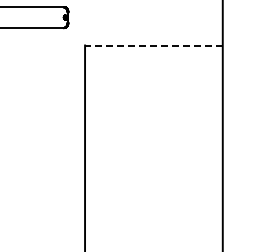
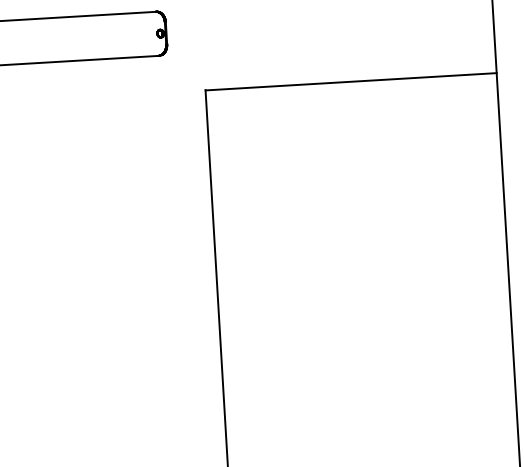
line: (153, 45) -> (350, 81), dashed -> solid

